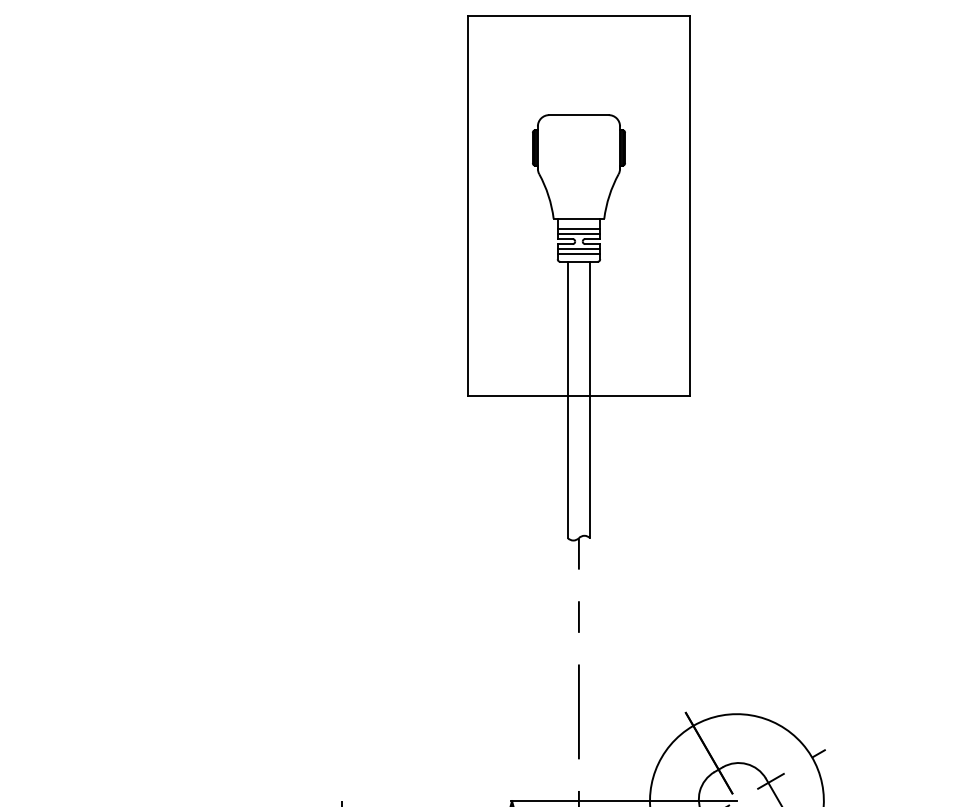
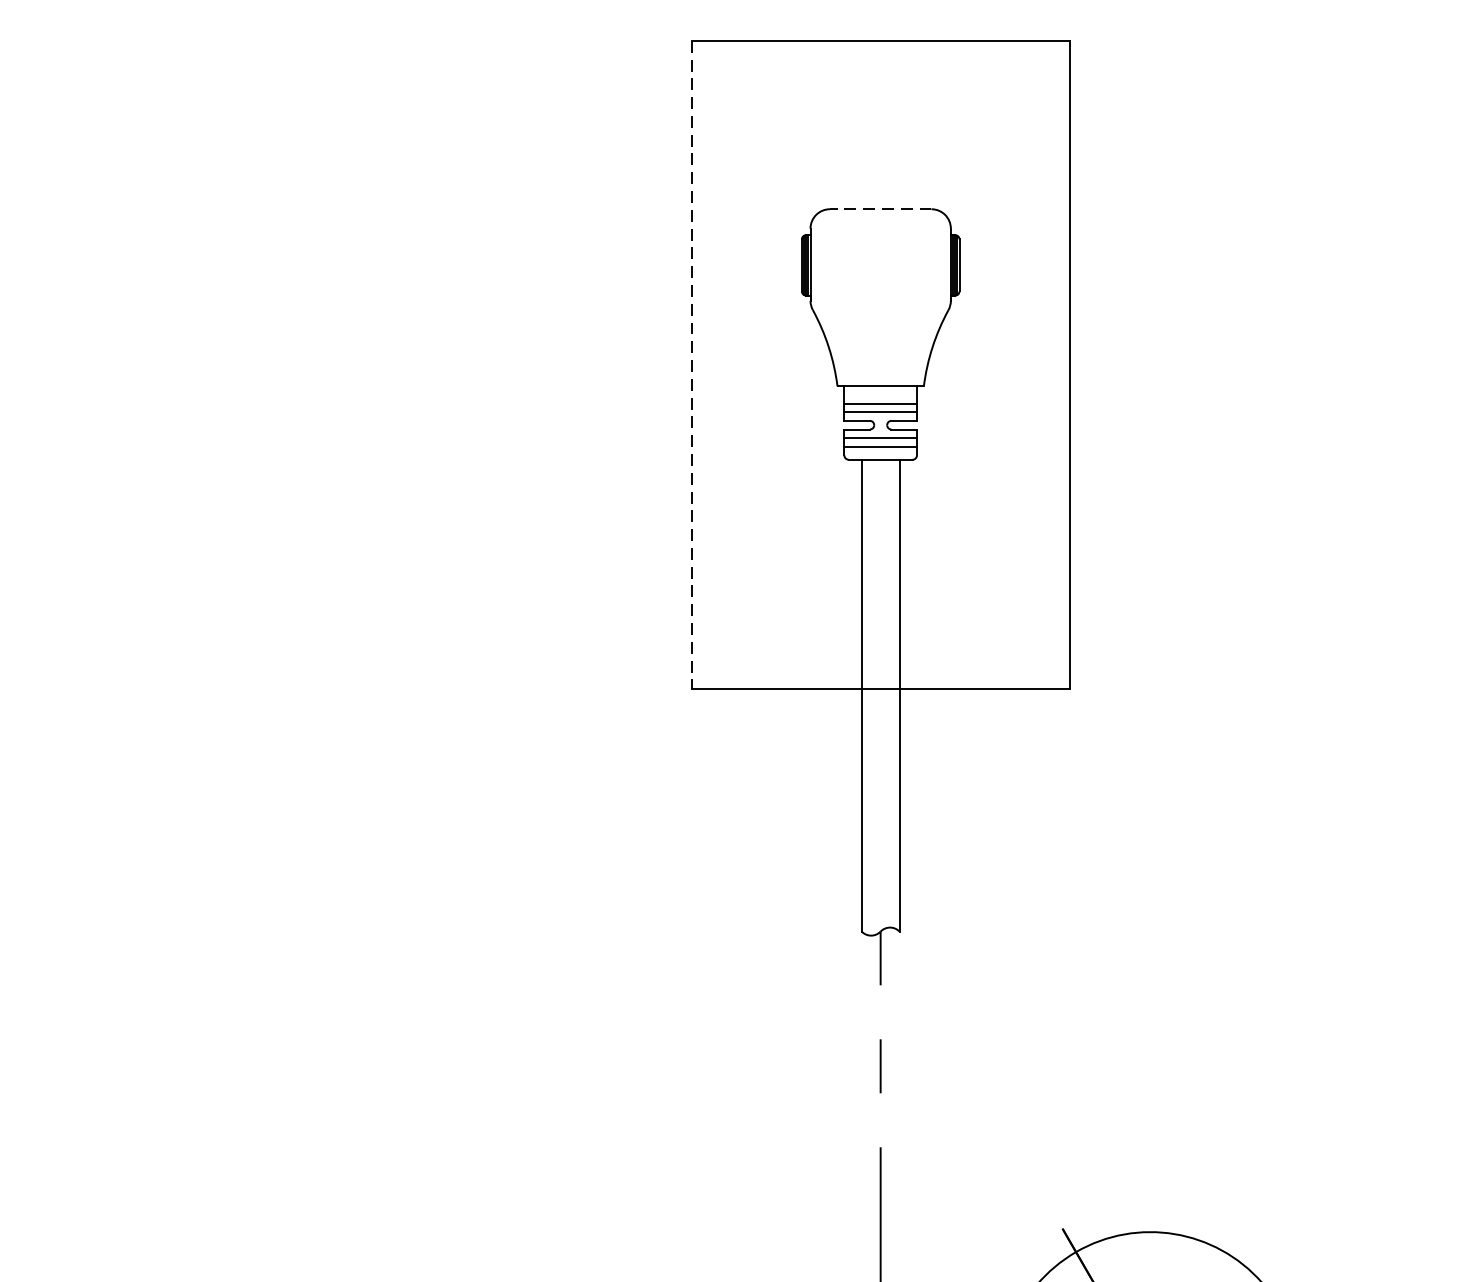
line: (578, 115) -> (879, 209), solid -> dashed
line: (468, 206) -> (692, 365), solid -> dashed

